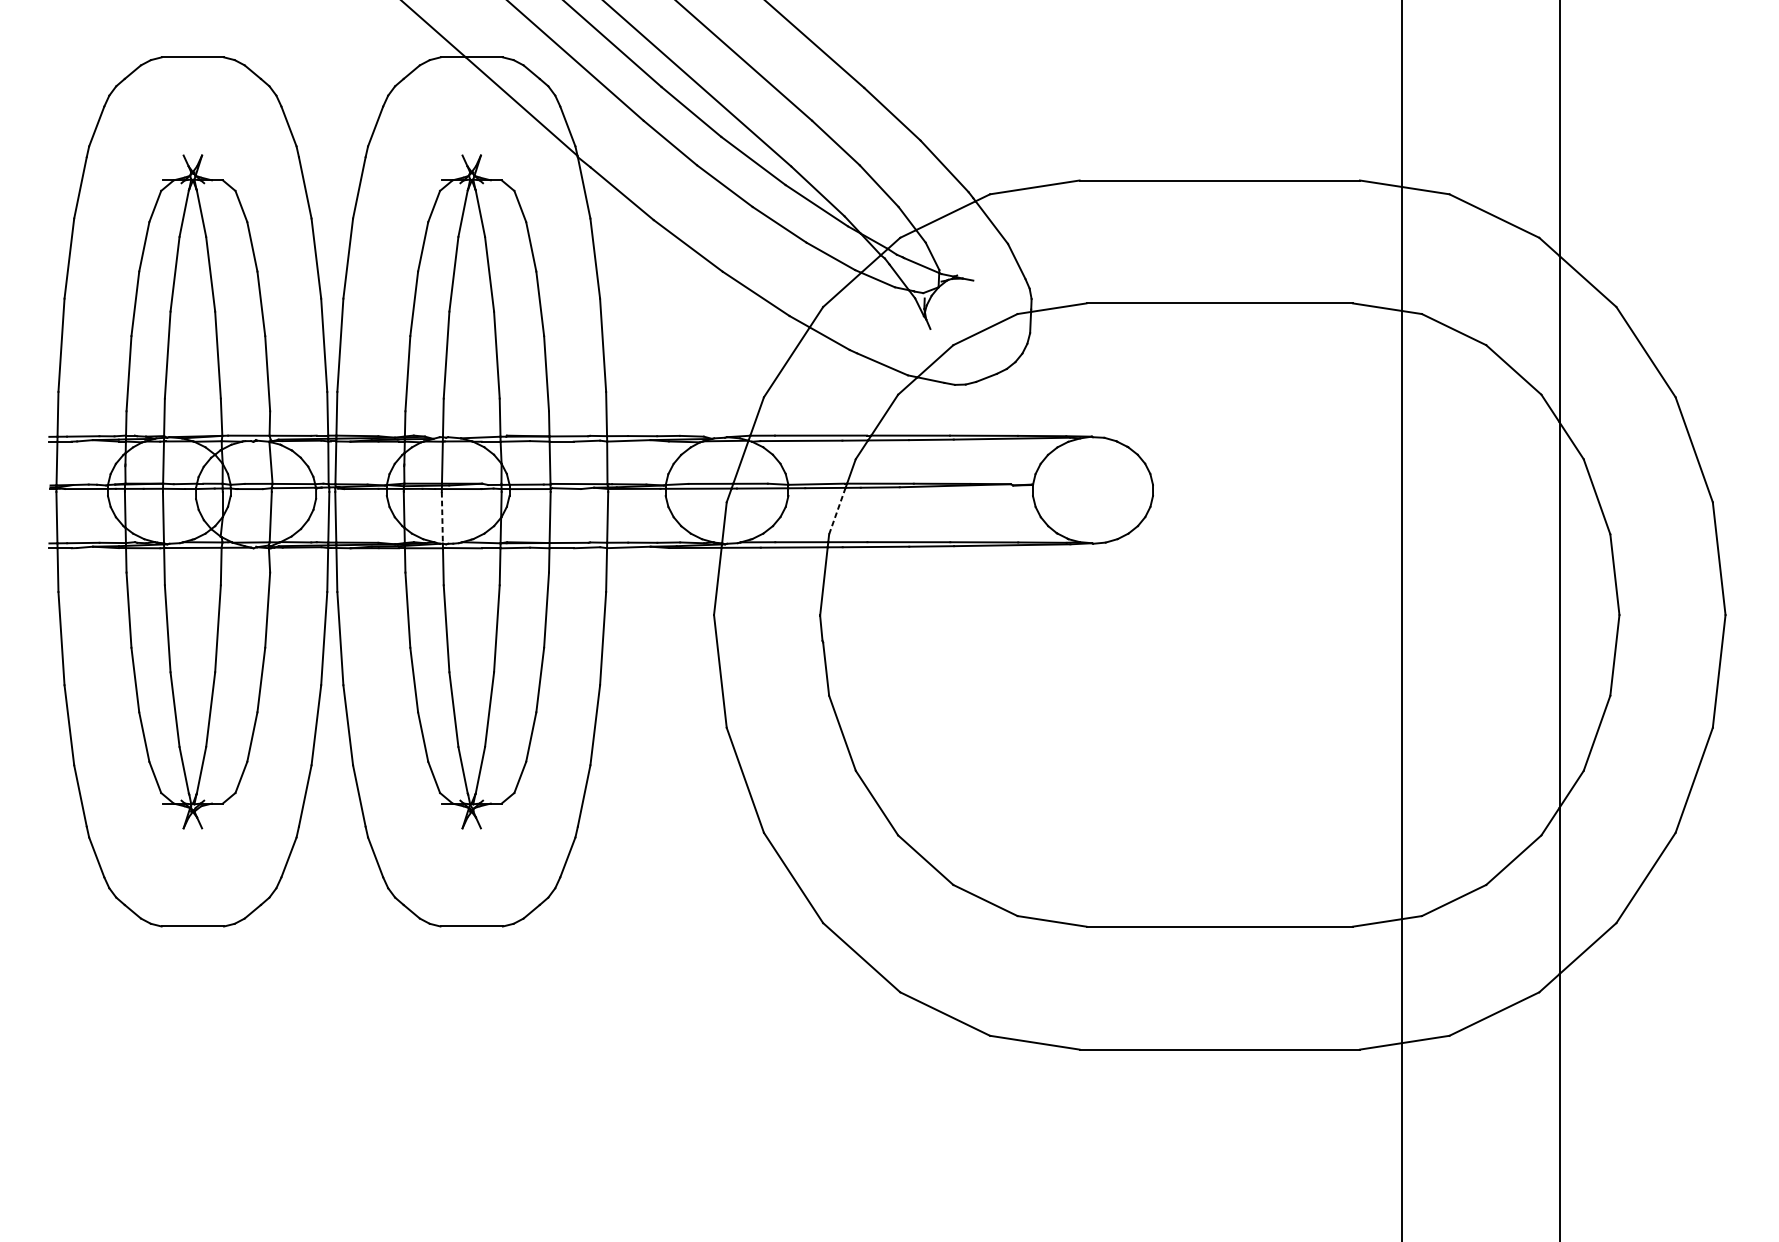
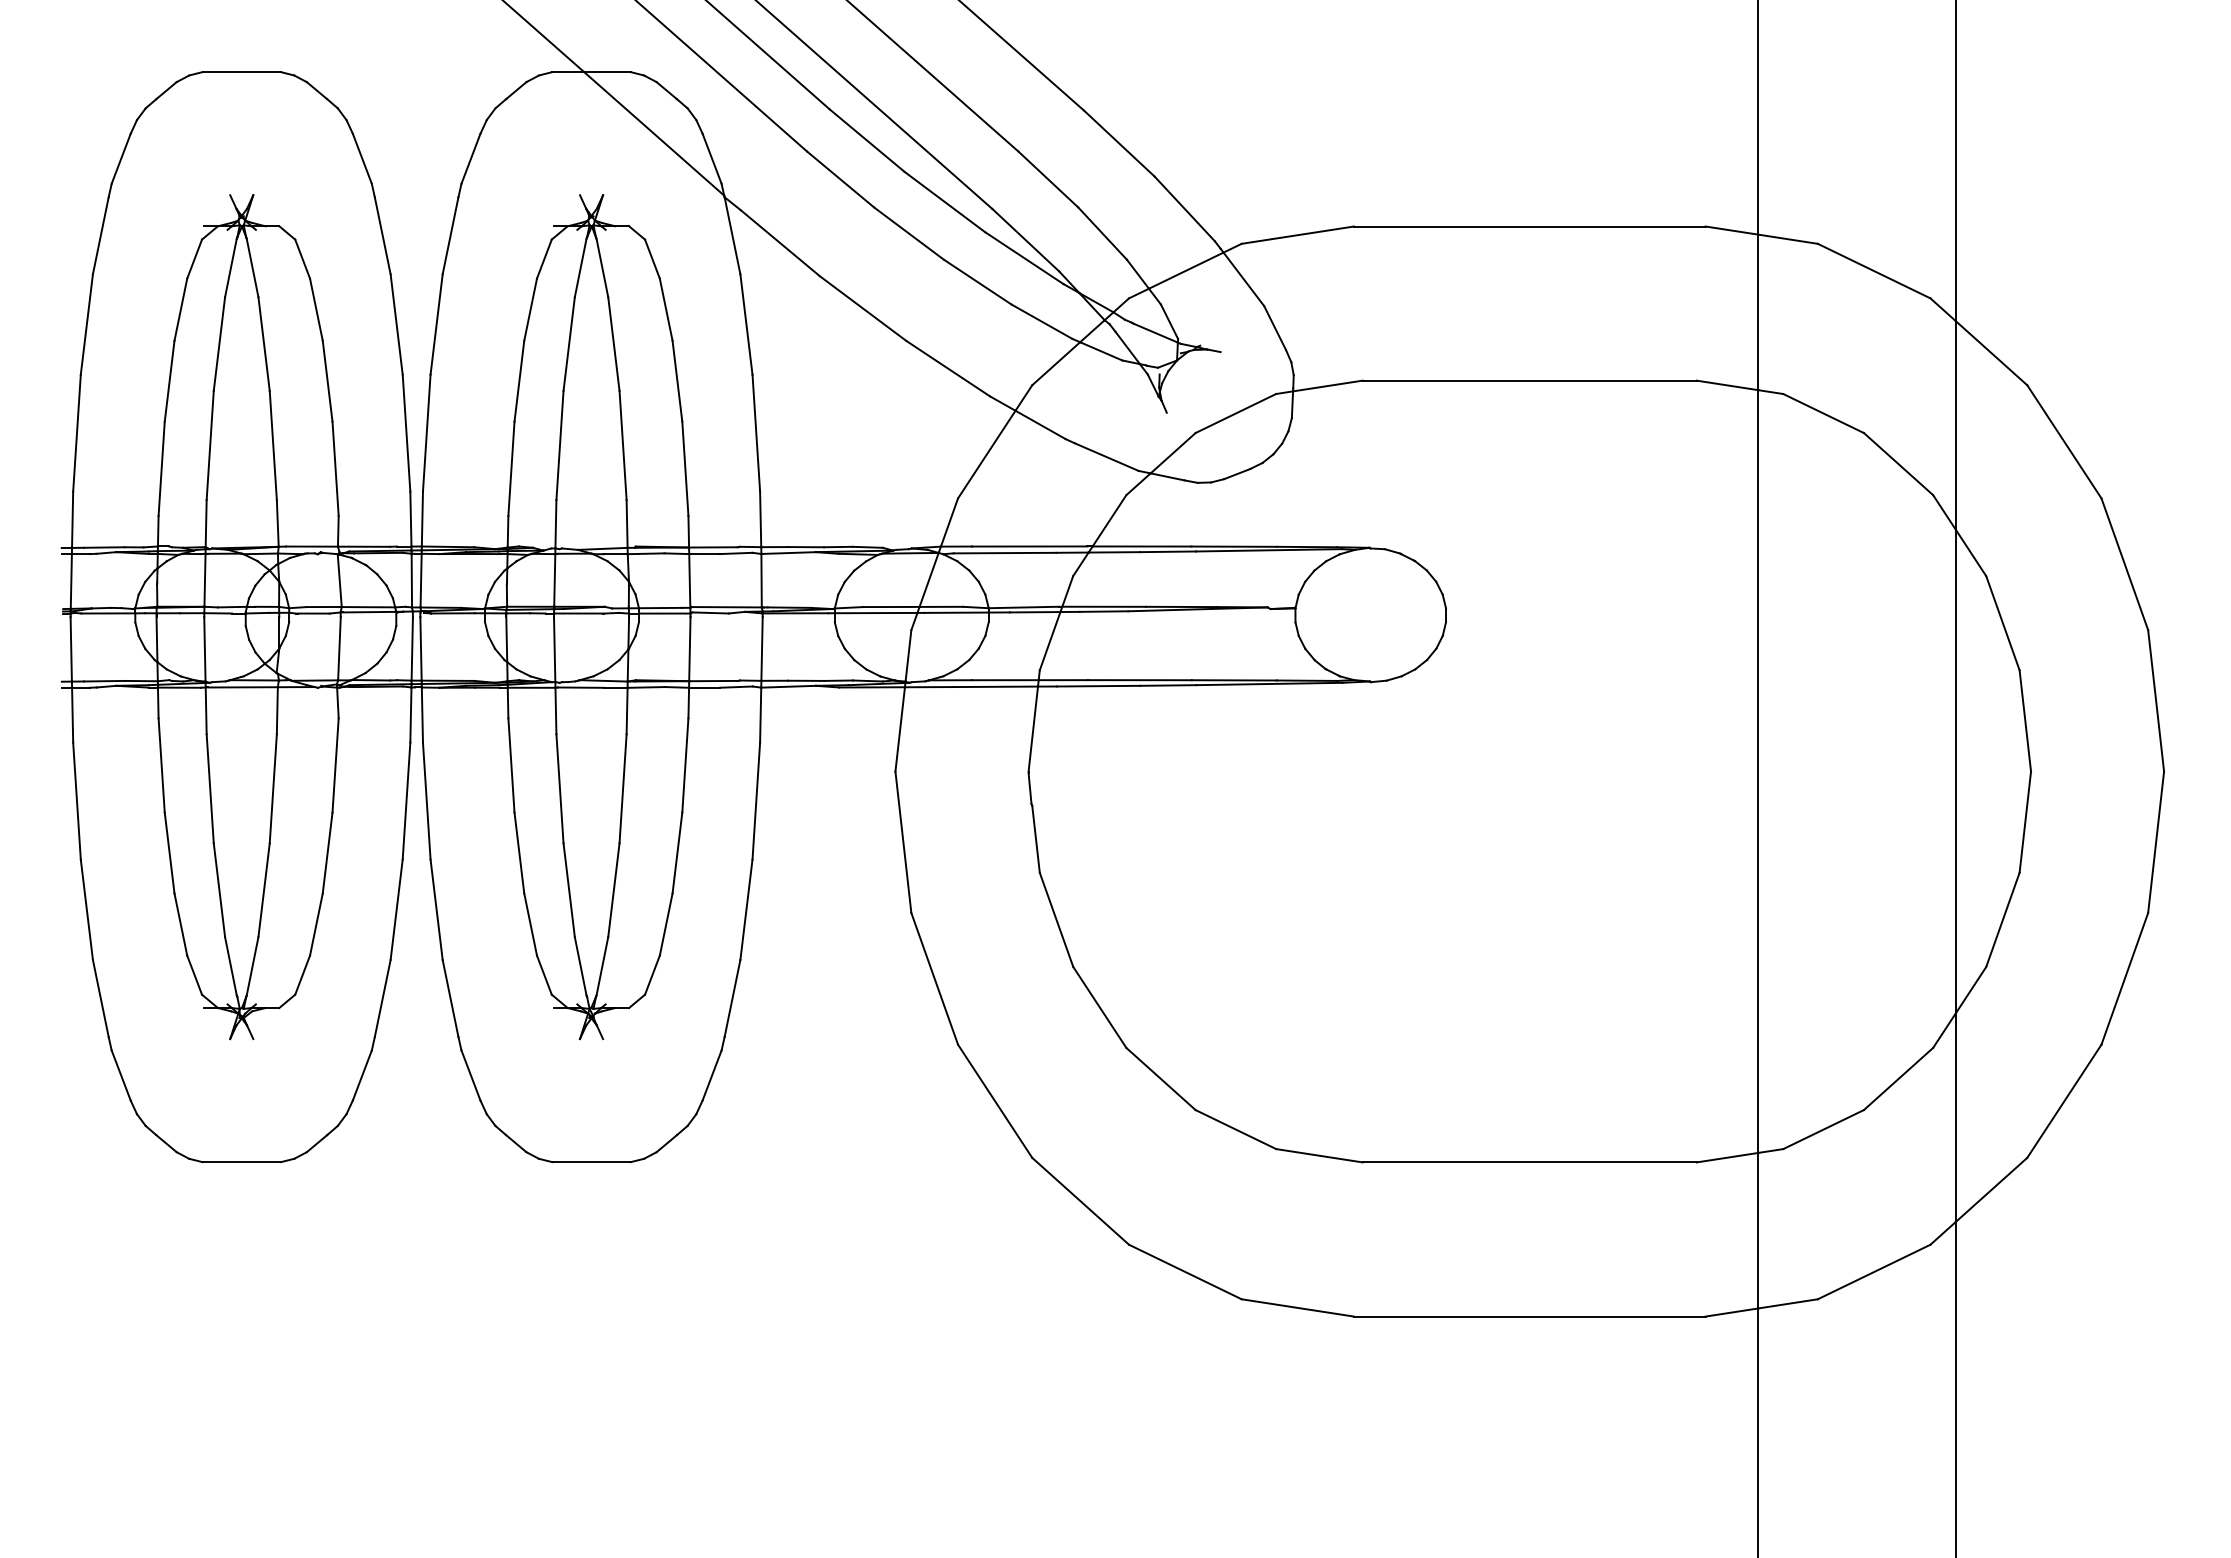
line: (837, 511) -> (1050, 641), dashed -> solid
line: (442, 518) -> (554, 650), dashed -> solid

